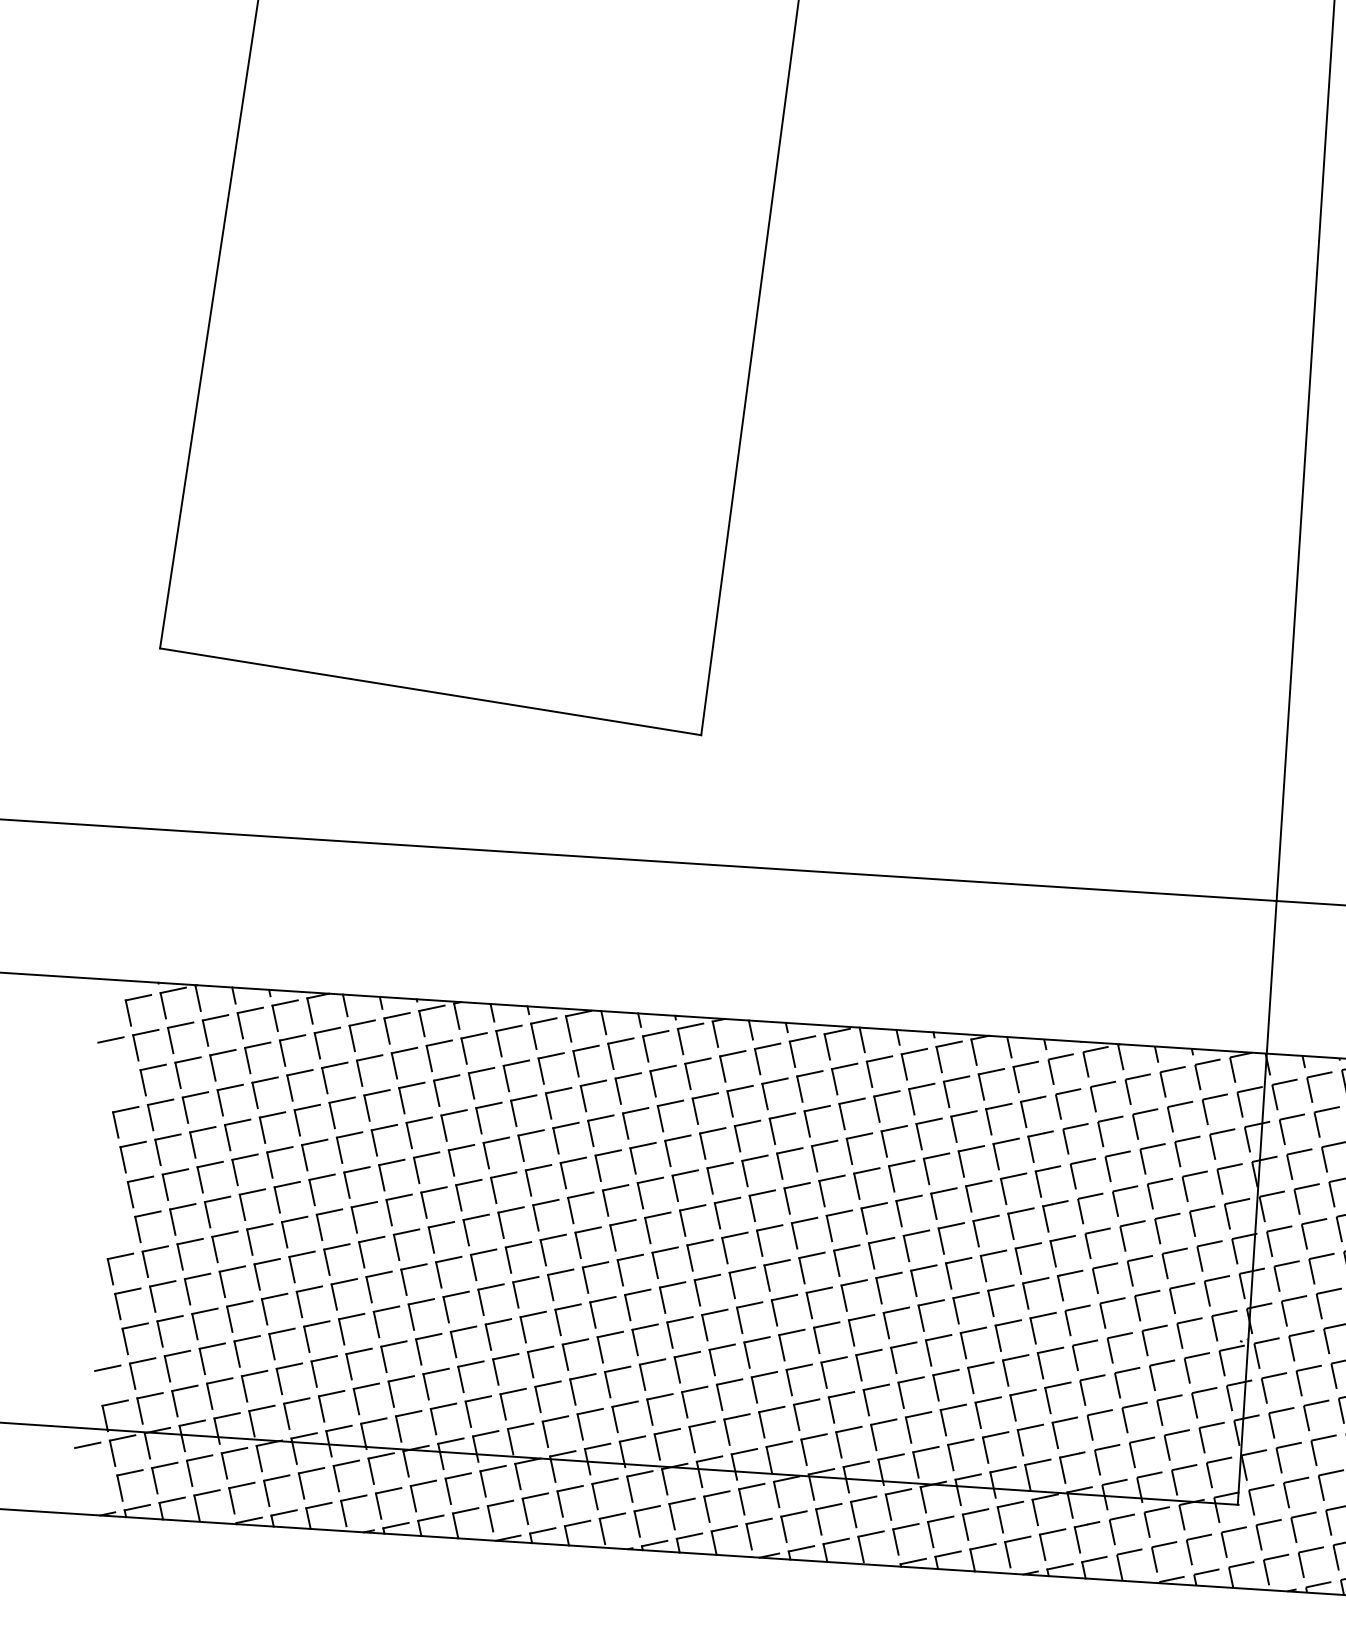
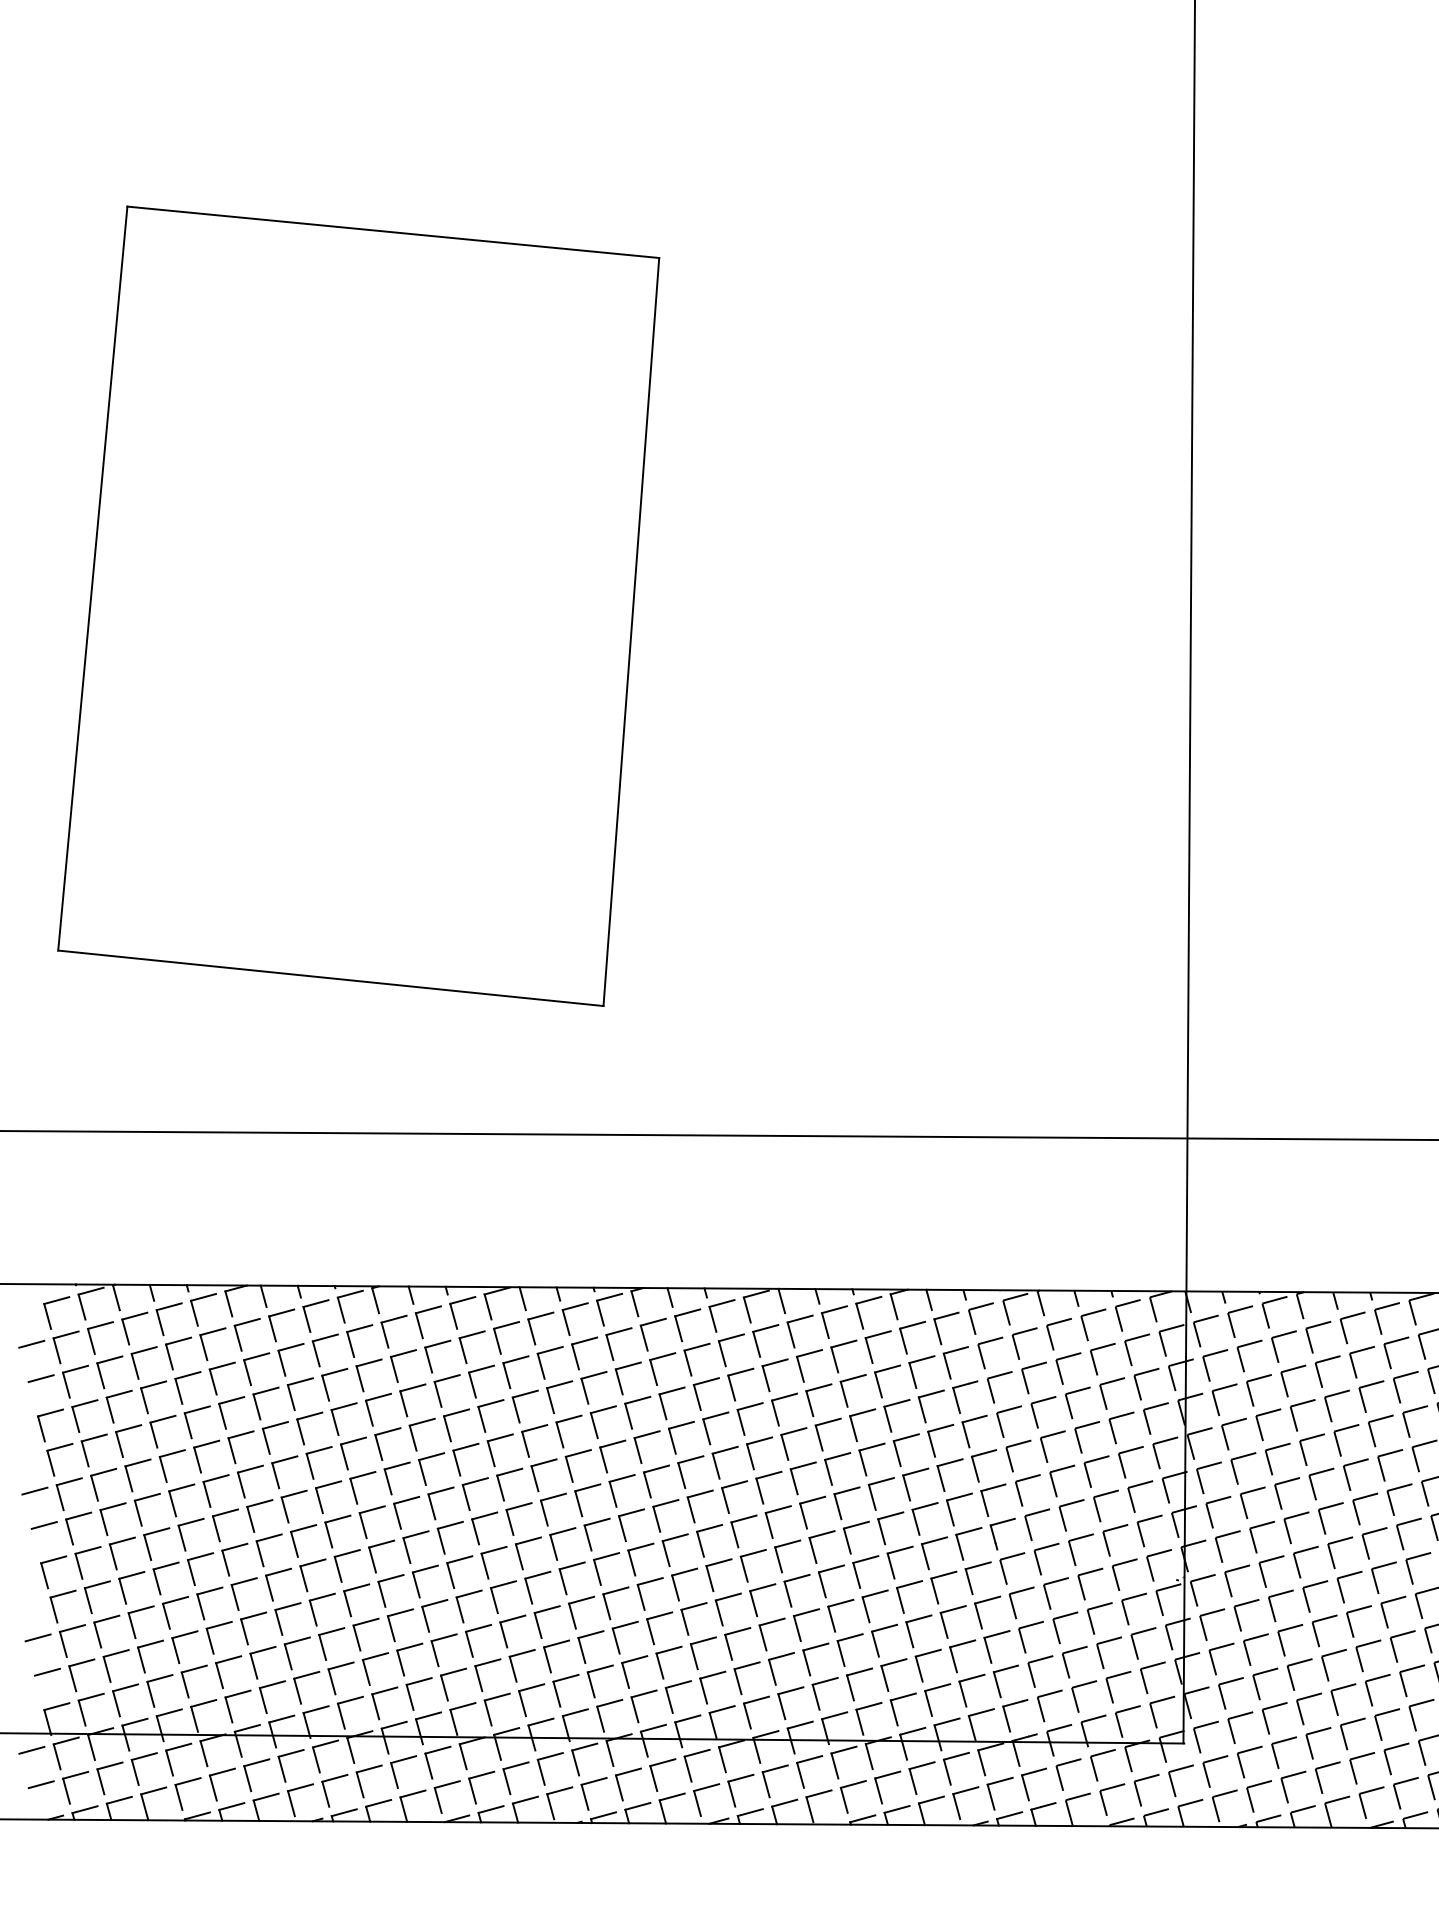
line: (117, 1074) -> (40, 1378), added
line: (105, 1186) -> (34, 1490), added
line: (112, 1221) -> (43, 1525), added
line: (99, 1333) -> (37, 1637), added
line: (94, 1479) -> (40, 1784), added

